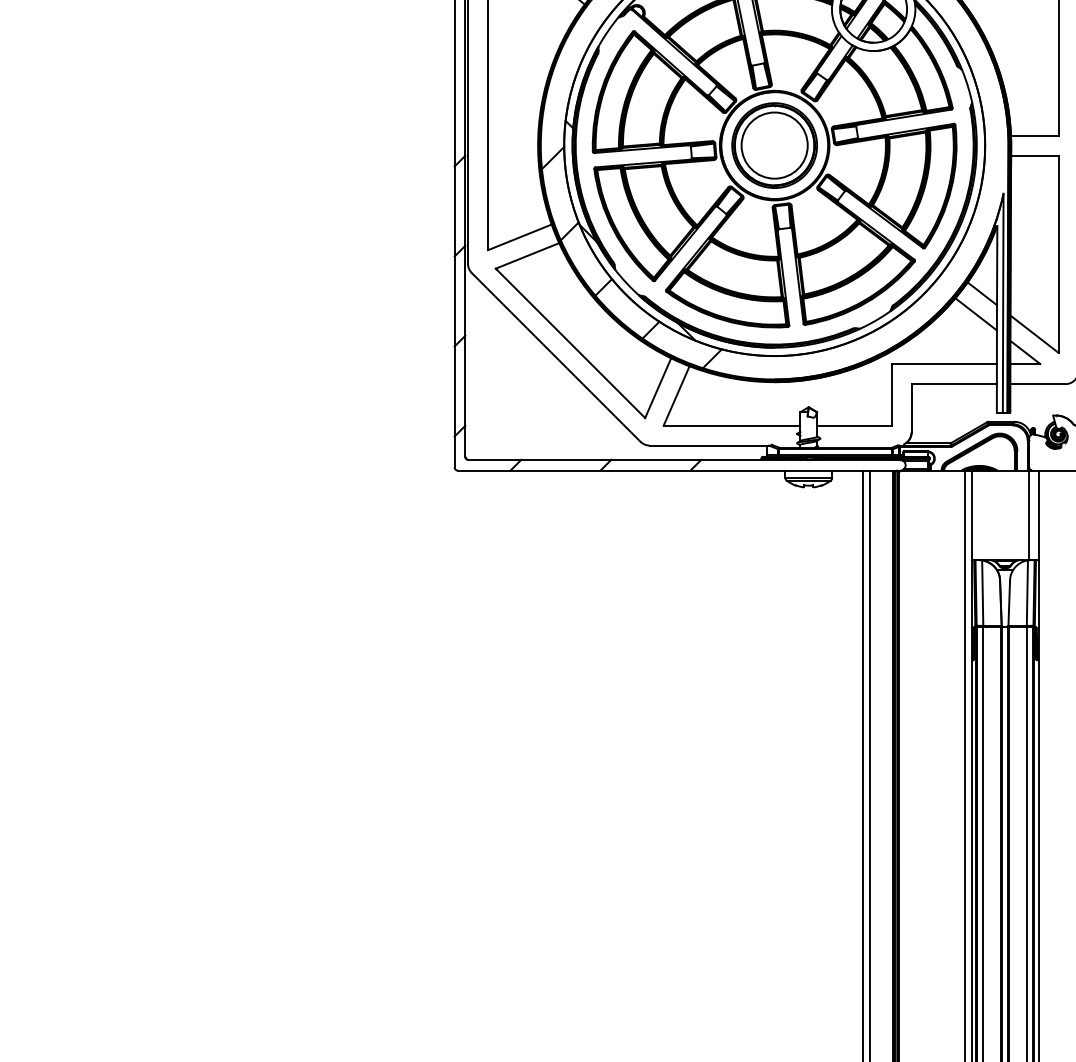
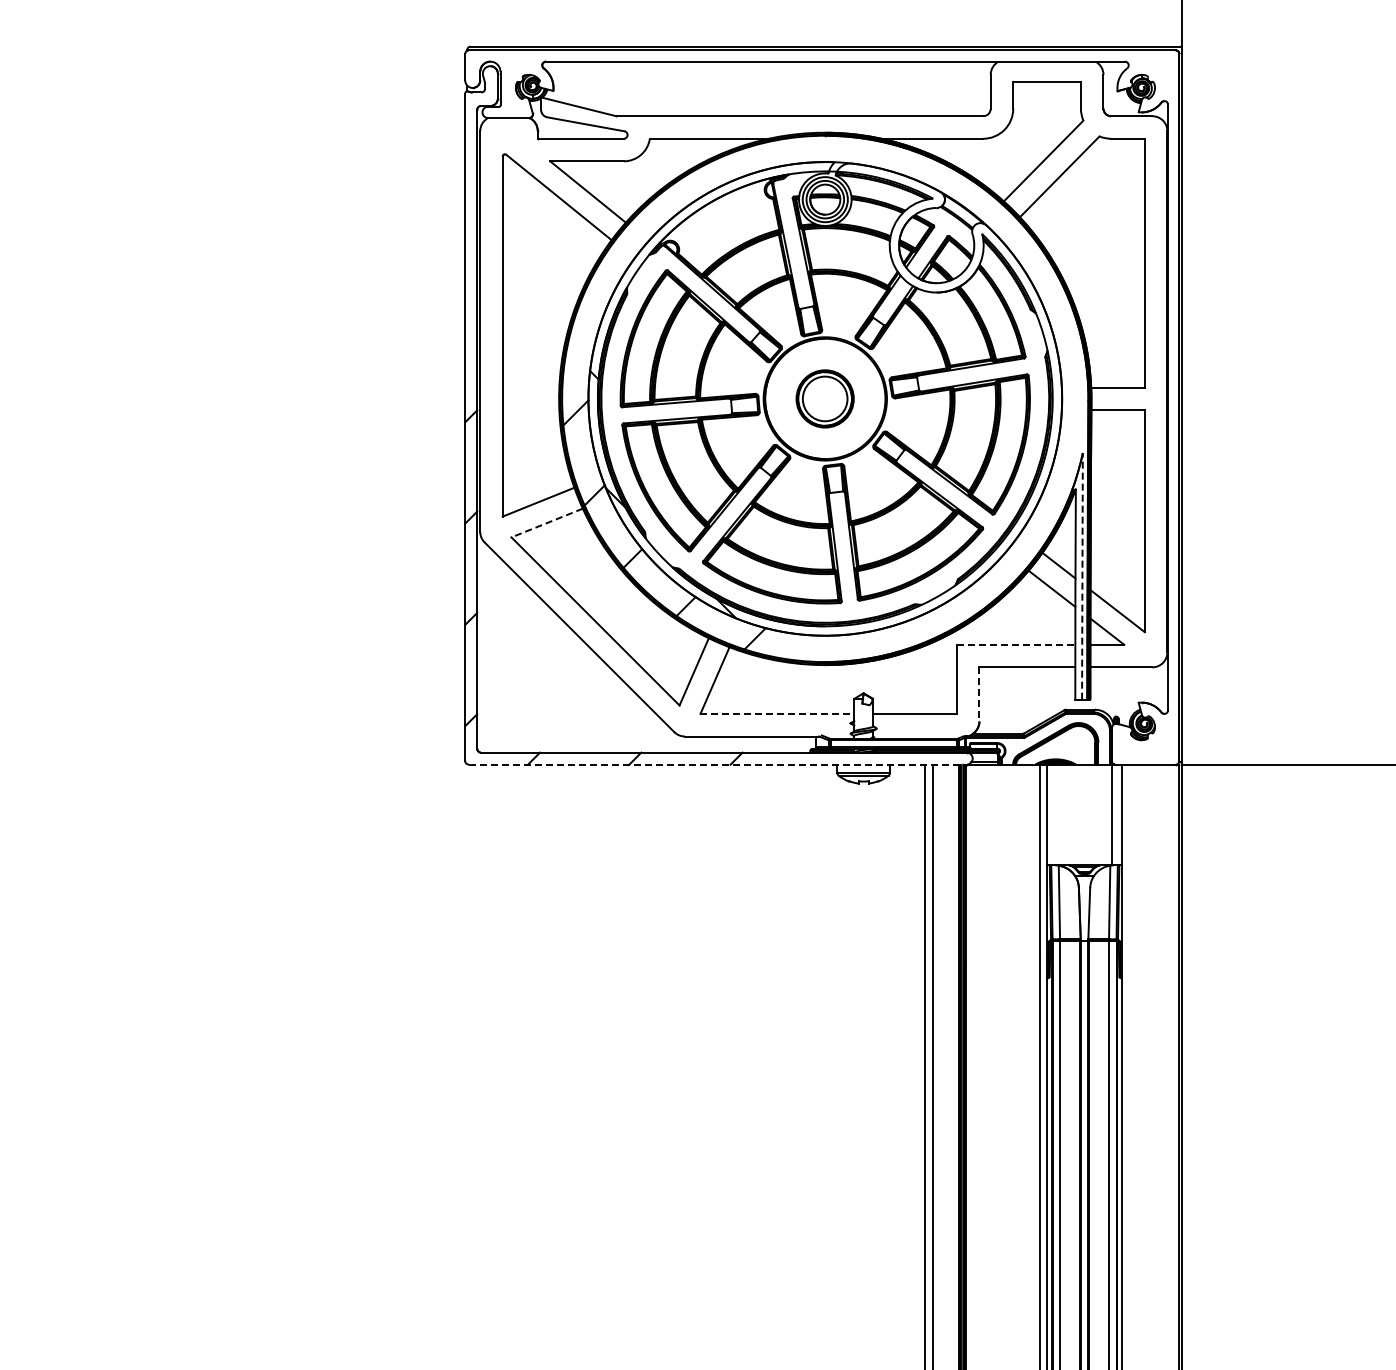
part: (773, 145) -> (824, 398), size x0.6
line: (526, 256) -> (546, 523), solid -> dashed
line: (1003, 302) -> (1082, 575), solid -> dashed
line: (944, 363) -> (1016, 644), solid -> dashed
line: (911, 408) -> (979, 694), solid -> dashed
line: (732, 425) -> (777, 713), solid -> dashed
line: (678, 470) -> (717, 764), solid -> dashed

